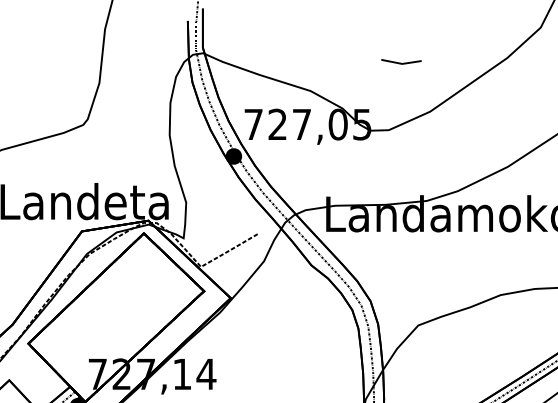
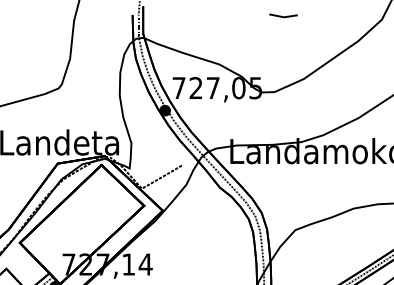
line: (401, 62) -> (283, 16), moved

